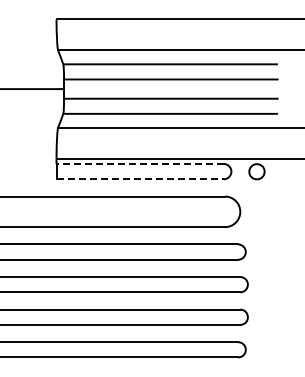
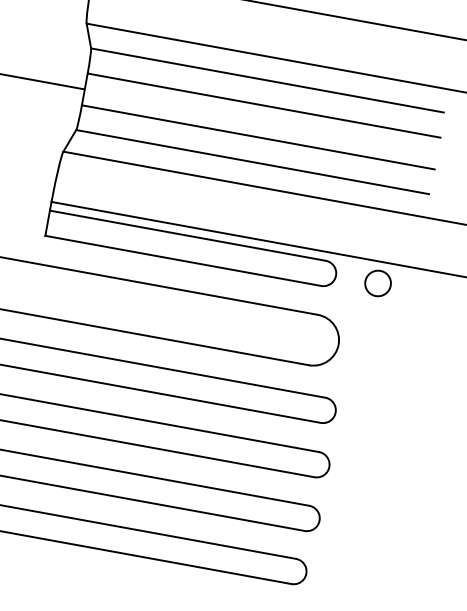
line: (140, 164) -> (188, 236), dashed -> solid
line: (140, 179) -> (183, 261), dashed -> solid

